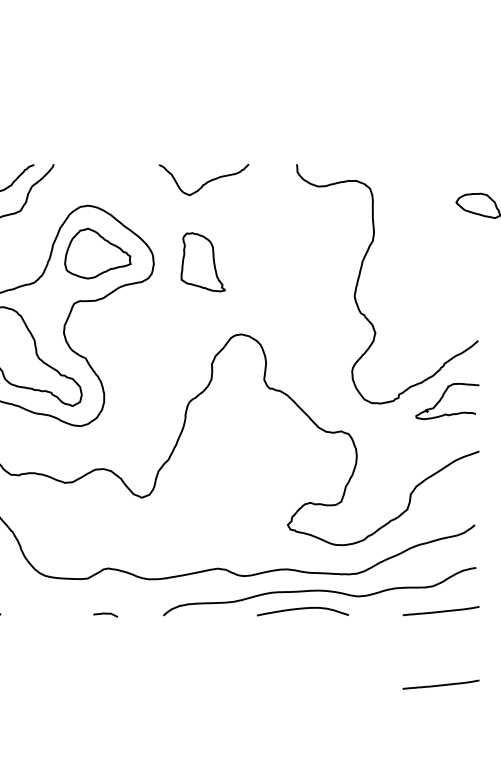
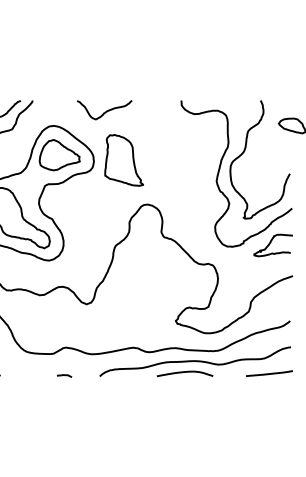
curve: (205, 182) -> (105, 111), moved
curve: (400, 249) -> (244, 152), added
part: (202, 262) -> (123, 160), size x1.43
line: (441, 684) -> (269, 418), removed

